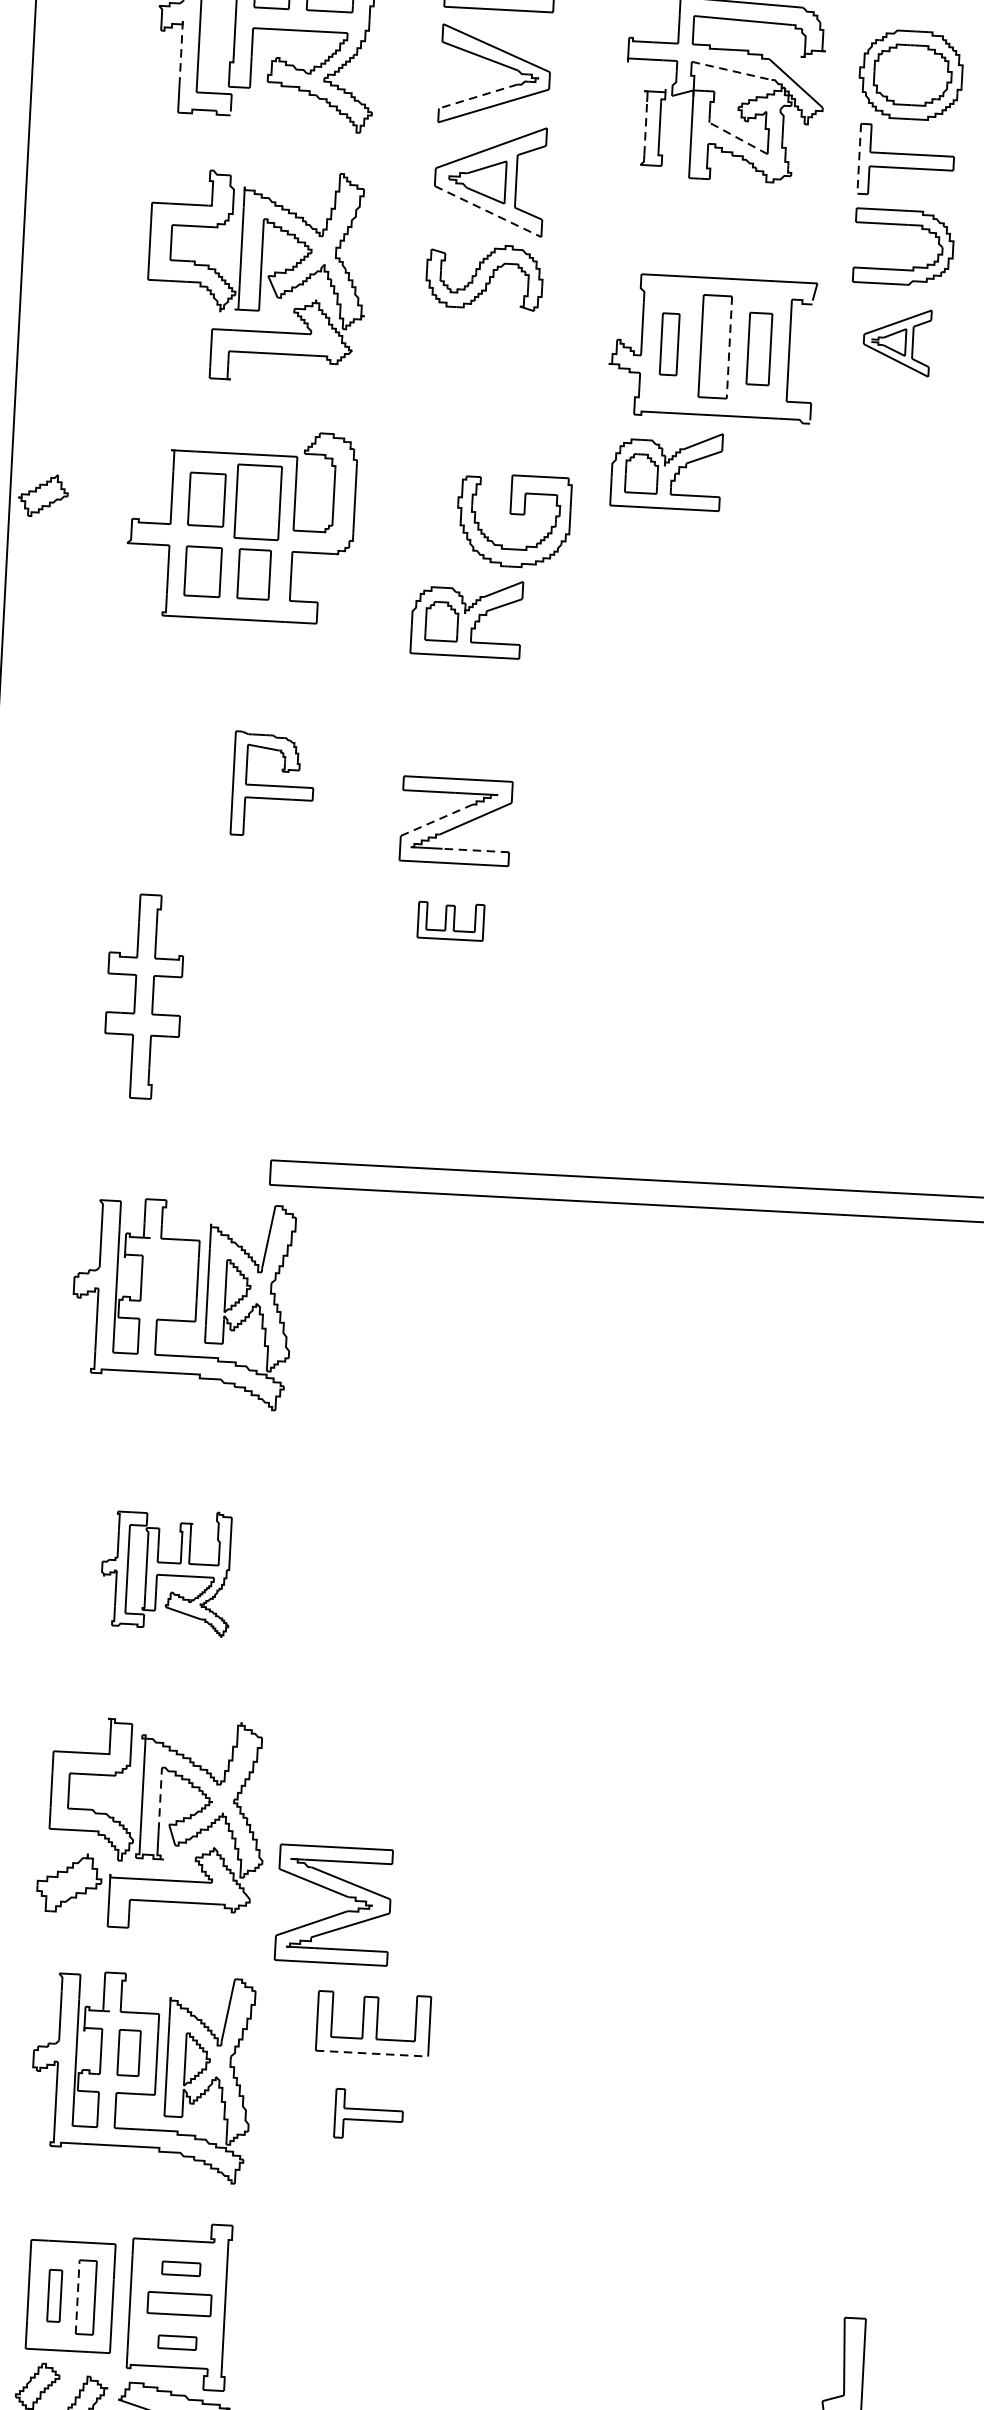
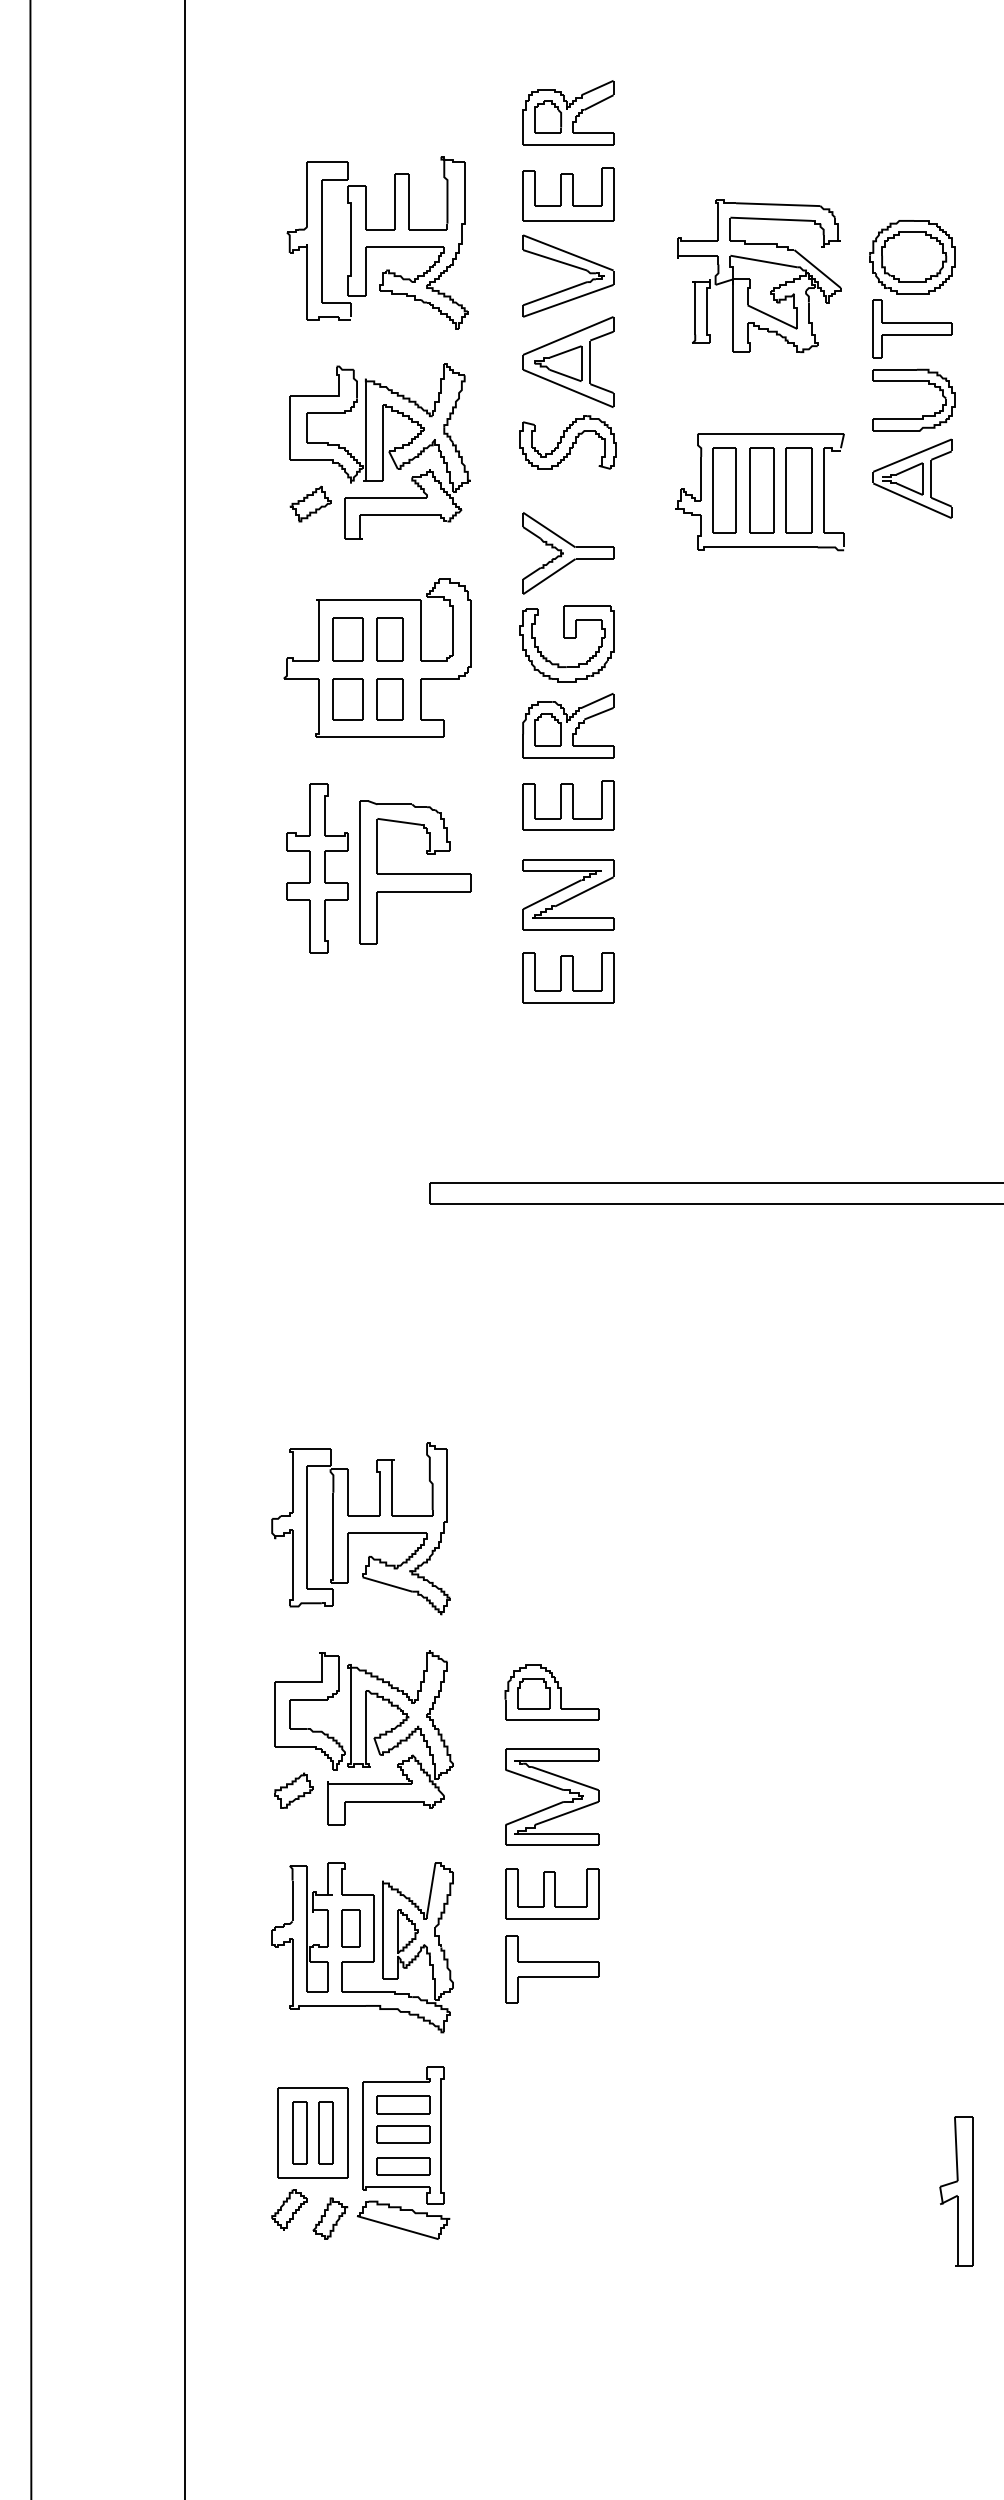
line: (181, 50) -> (307, 268), dashed -> solid
line: (731, 70) -> (763, 261), dashed -> solid
line: (477, 96) -> (554, 293), dashed -> solid
line: (646, 127) -> (695, 312), dashed -> solid
line: (738, 137) -> (772, 316), dashed -> solid
line: (859, 159) -> (873, 329), dashed -> solid
line: (488, 211) -> (568, 388), dashed -> solid
part: (897, 341) -> (912, 478), size x1.43
part: (669, 344) -> (724, 490), size x1.67
line: (729, 348) -> (774, 491), dashed -> solid
part: (758, 348) -> (798, 490), size x1.43
part: (477, 410) -> (568, 553), added
part: (666, 469) -> (727, 594), removed
part: (43, 494) -> (310, 503), moved
part: (256, 502) -> (389, 639), size x0.71
part: (513, 520) -> (566, 643), moved
part: (461, 713) -> (568, 805), added
part: (273, 784) -> (415, 872), size x1.67
line: (437, 820) -> (552, 894), dashed -> solid
line: (475, 850) -> (585, 918), dashed -> solid
part: (451, 920) -> (568, 977), size x1.67
part: (144, 996) -> (317, 868), moved
part: (182, 1303) -> (362, 1305), removed
part: (165, 1571) -> (360, 1528), size x1.67
part: (385, 1781) -> (551, 1692), added
line: (159, 1798) -> (365, 1716), dashed -> solid
part: (68, 1882) -> (293, 1790), size x0.71
part: (338, 1912) -> (556, 1803), moved
line: (372, 2053) -> (552, 1918), dashed -> solid
part: (369, 2114) -> (552, 1969), size x1.67
part: (181, 2268) -> (403, 2104), size x1.67
part: (54, 2295) -> (299, 2132), size x1.43
line: (78, 2297) -> (319, 2133), dashed -> solid
part: (177, 2342) -> (403, 2166), size x1.67

